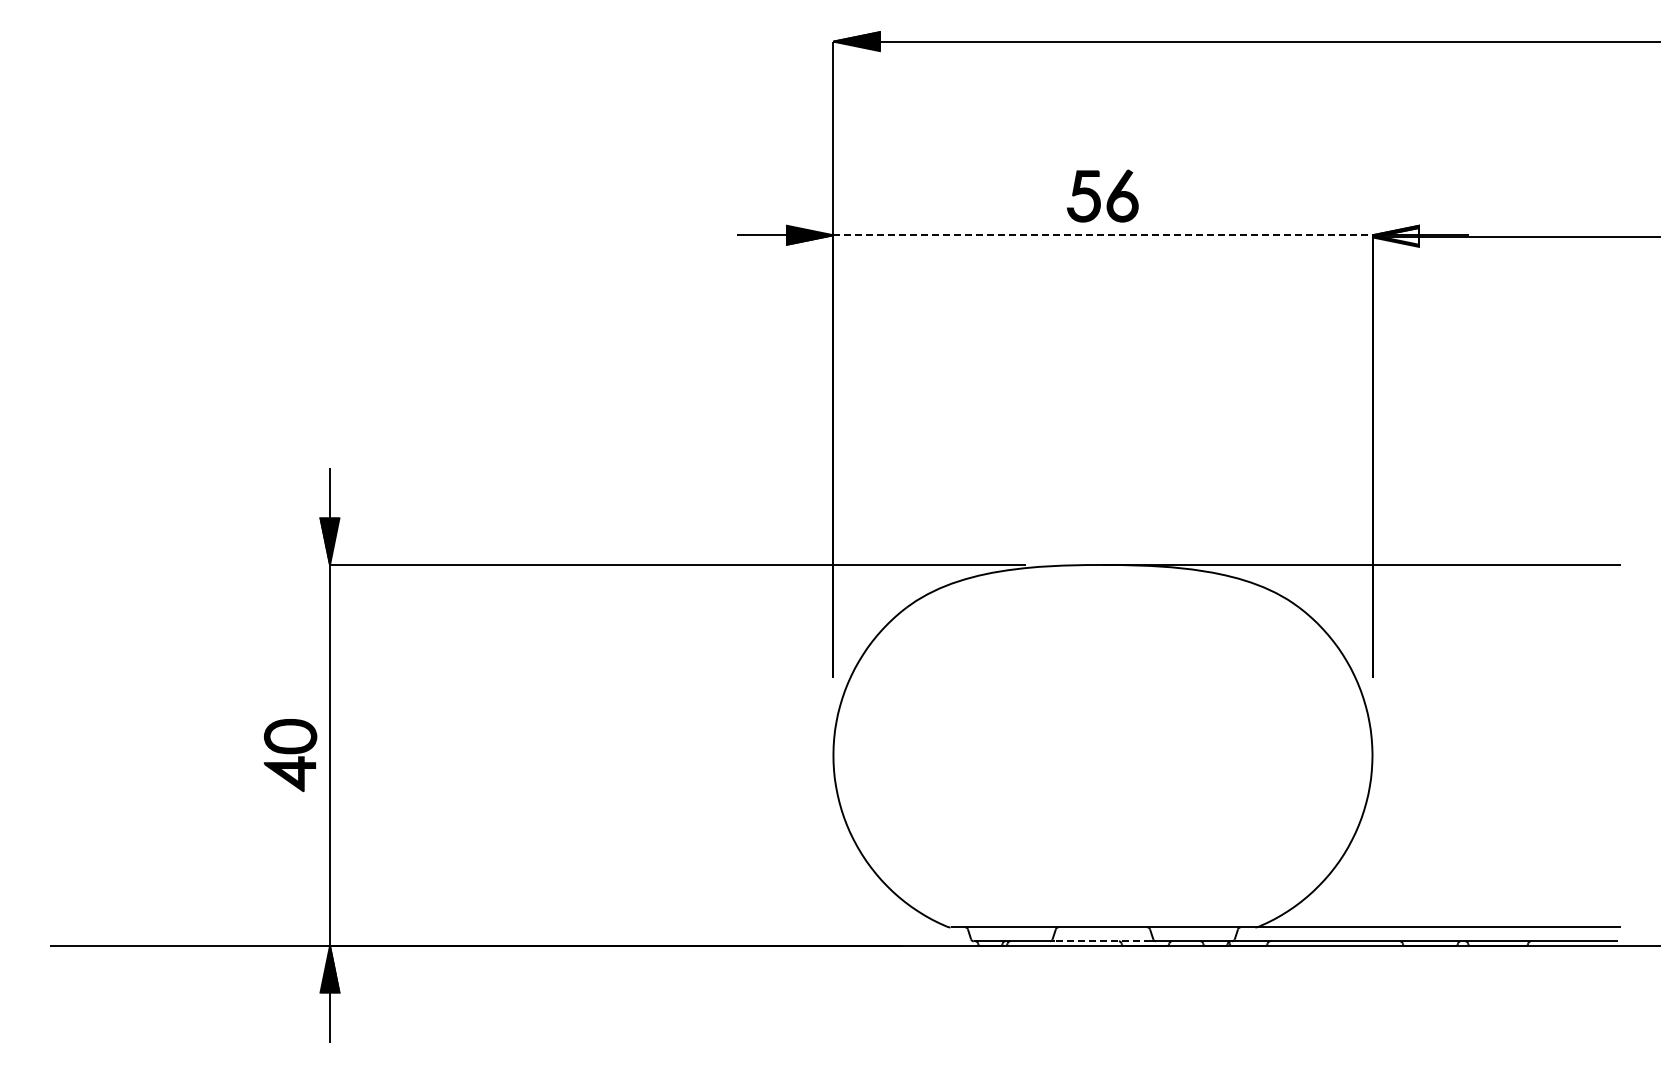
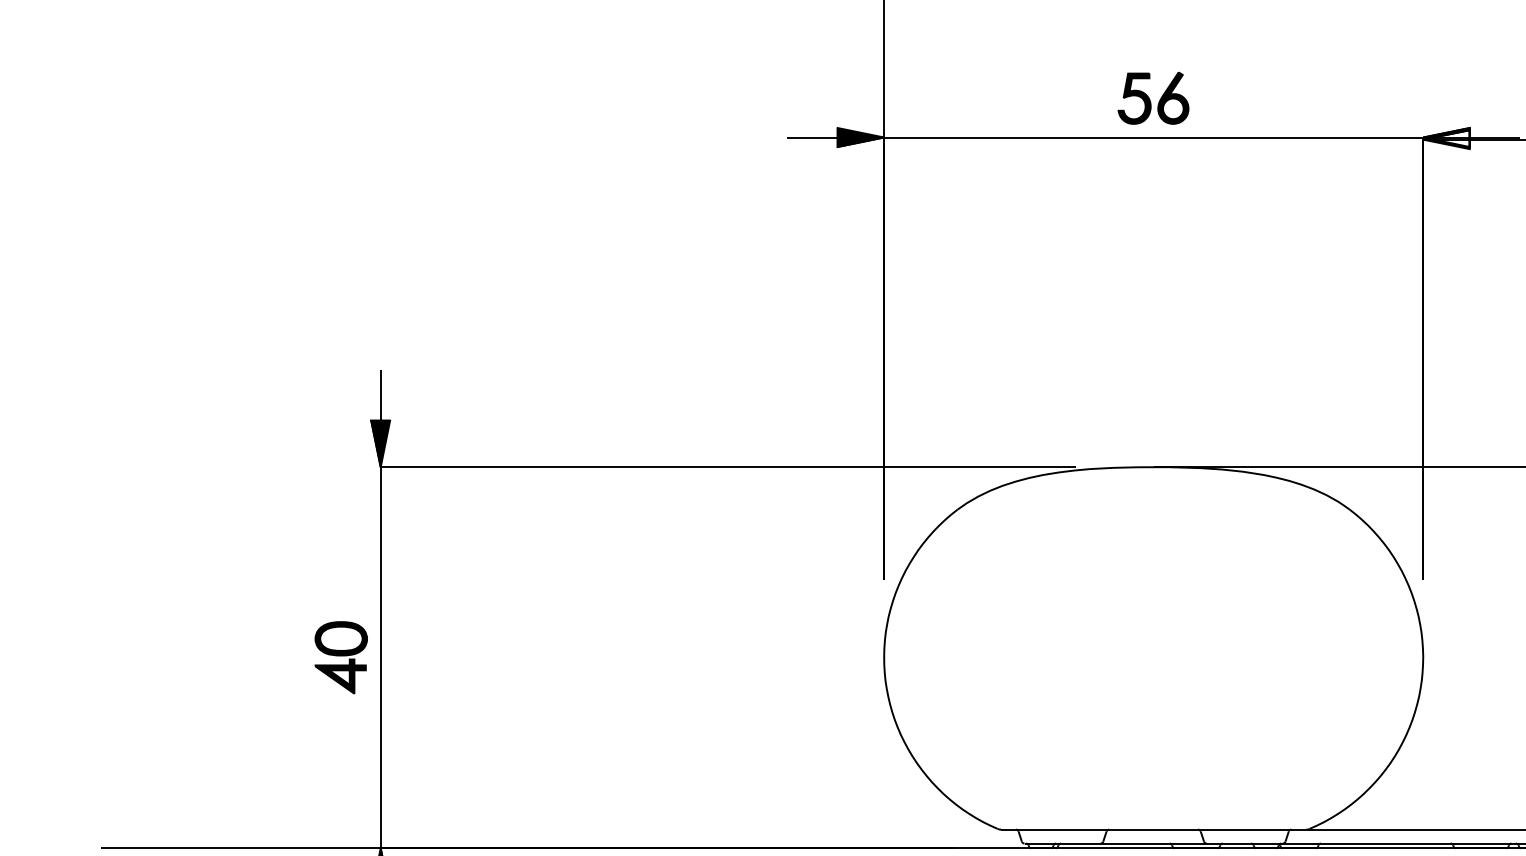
line: (1103, 235) -> (1154, 137), dashed -> solid
line: (1103, 941) -> (1154, 843), dashed -> solid

